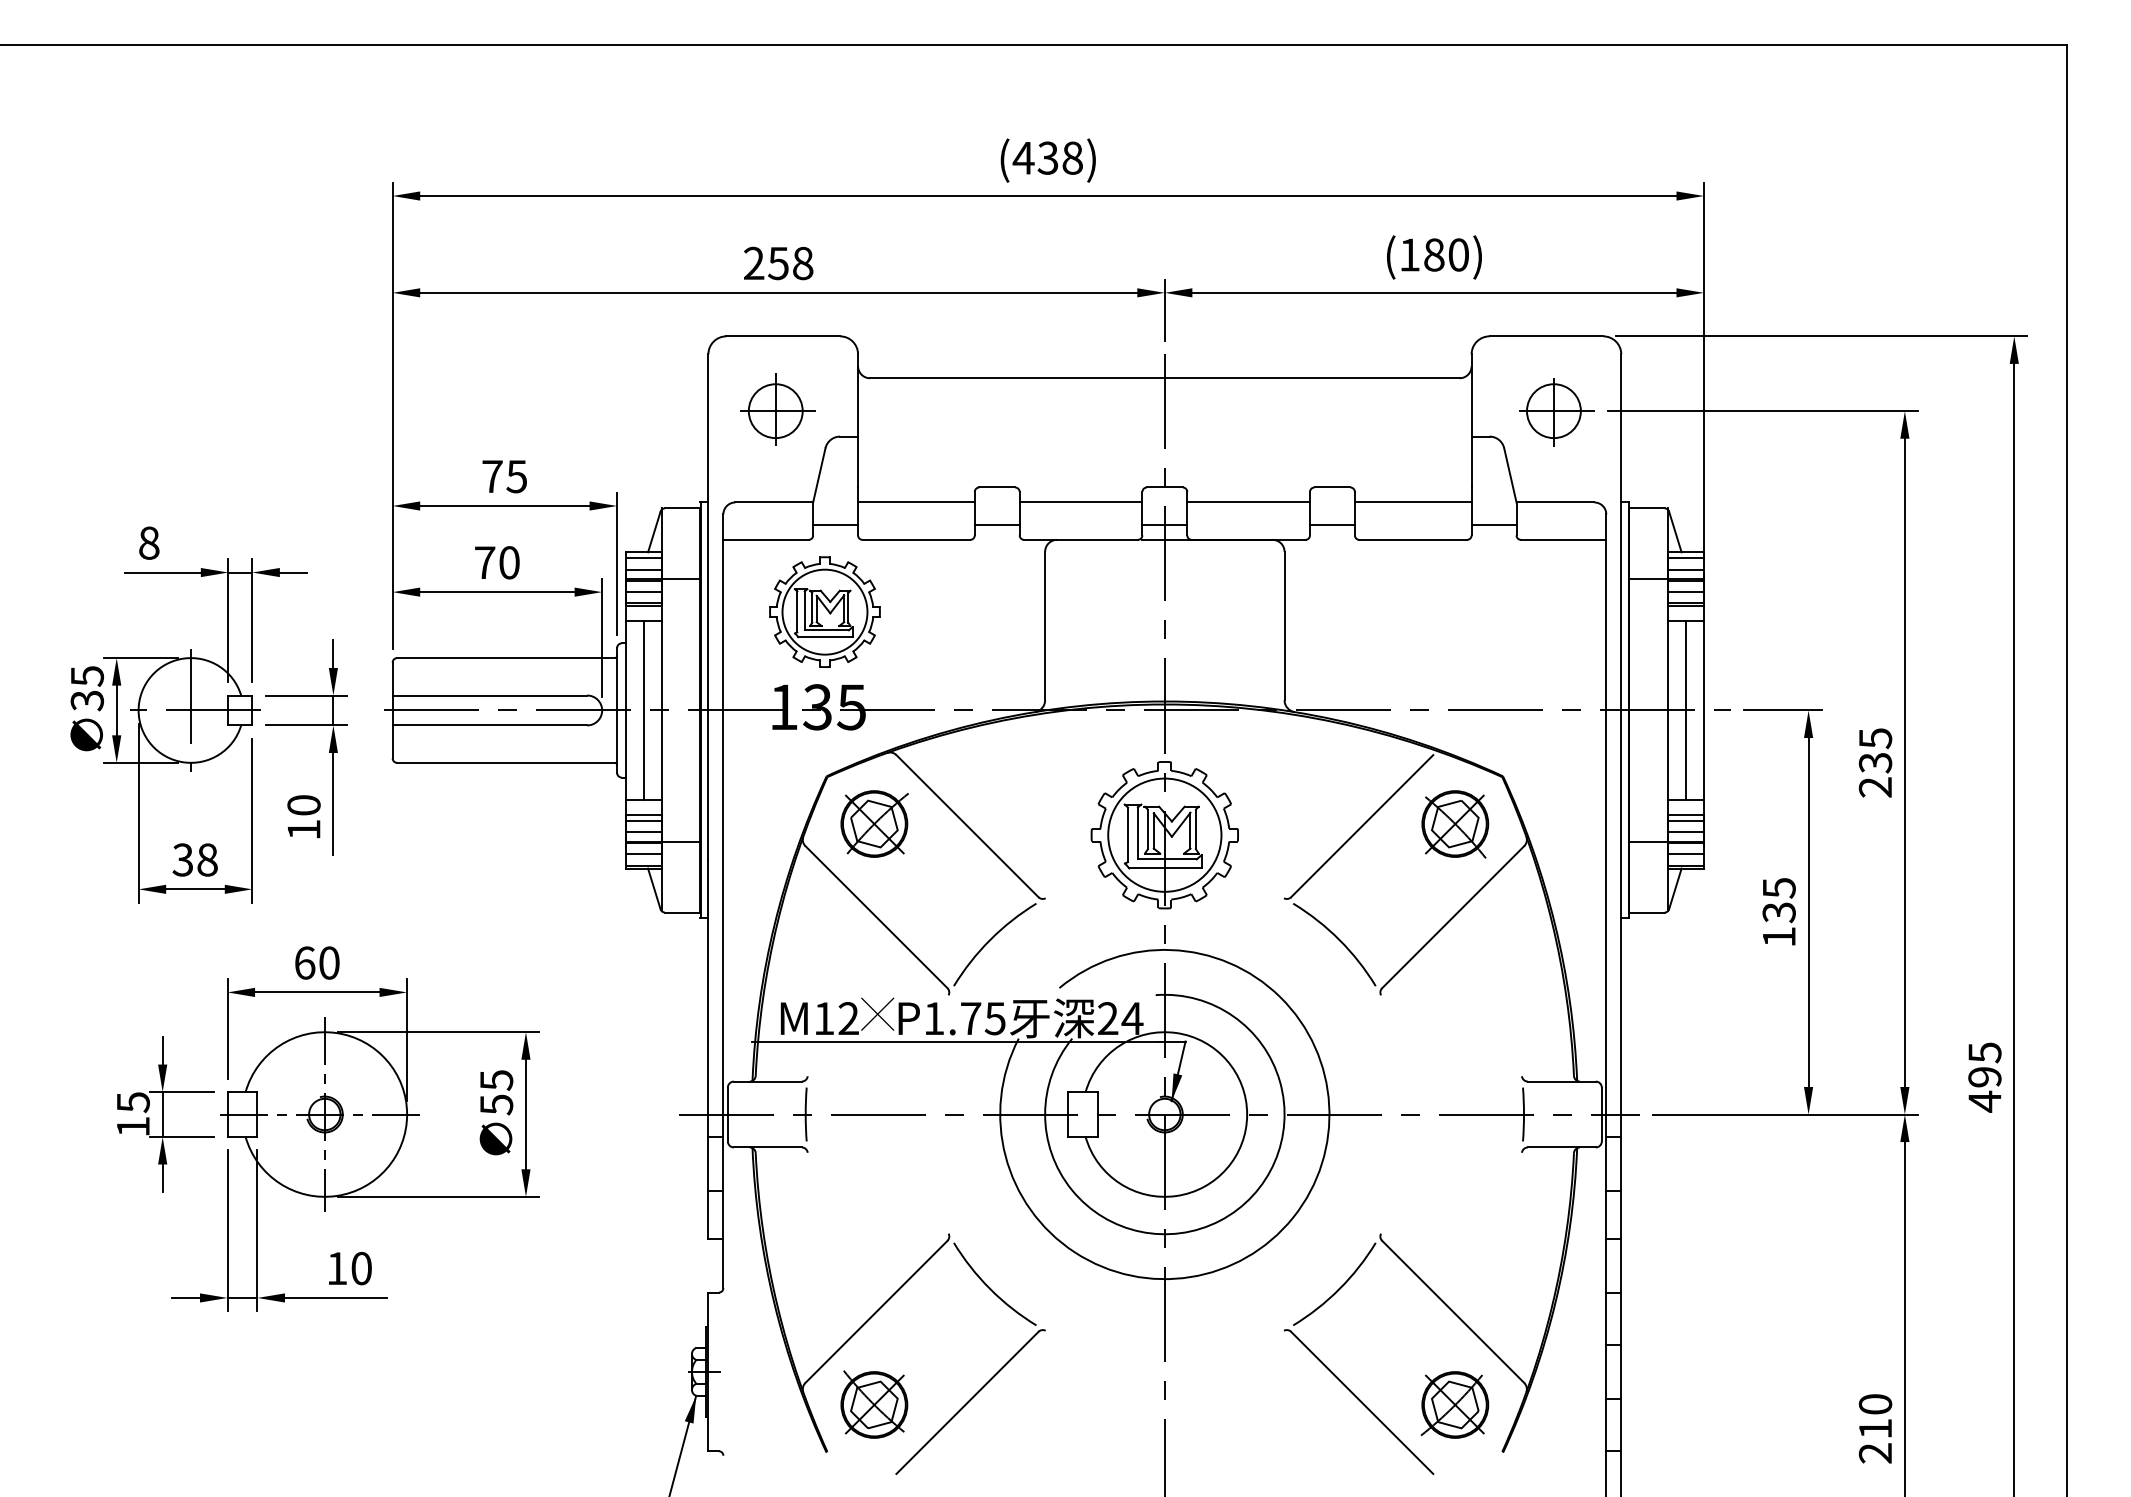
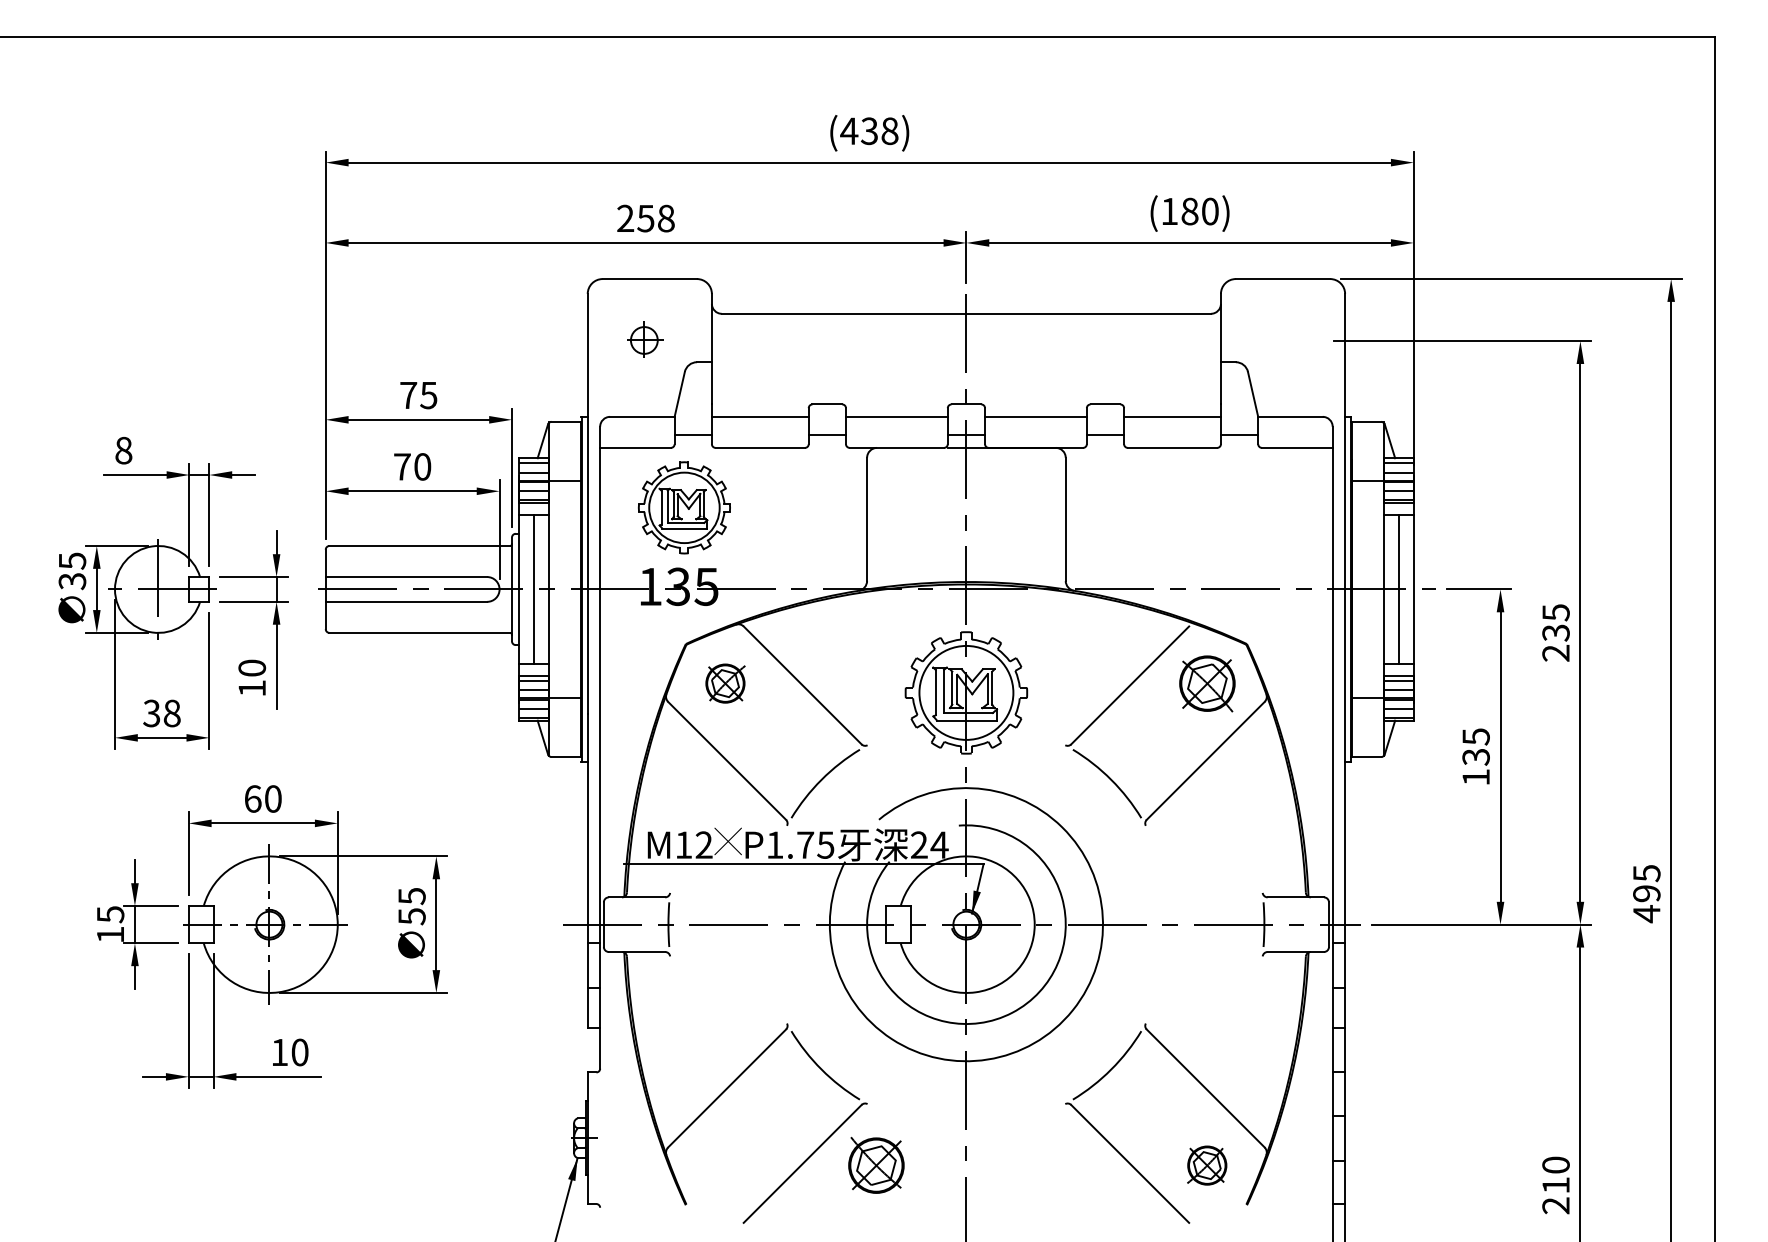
part: (778, 409) -> (645, 339), size x0.6
part: (1556, 411) -> (1291, 341), removed
part: (874, 823) -> (725, 683), size x0.7
part: (874, 1404) -> (876, 1165), moved
part: (1454, 1404) -> (1206, 1165), size x0.7

